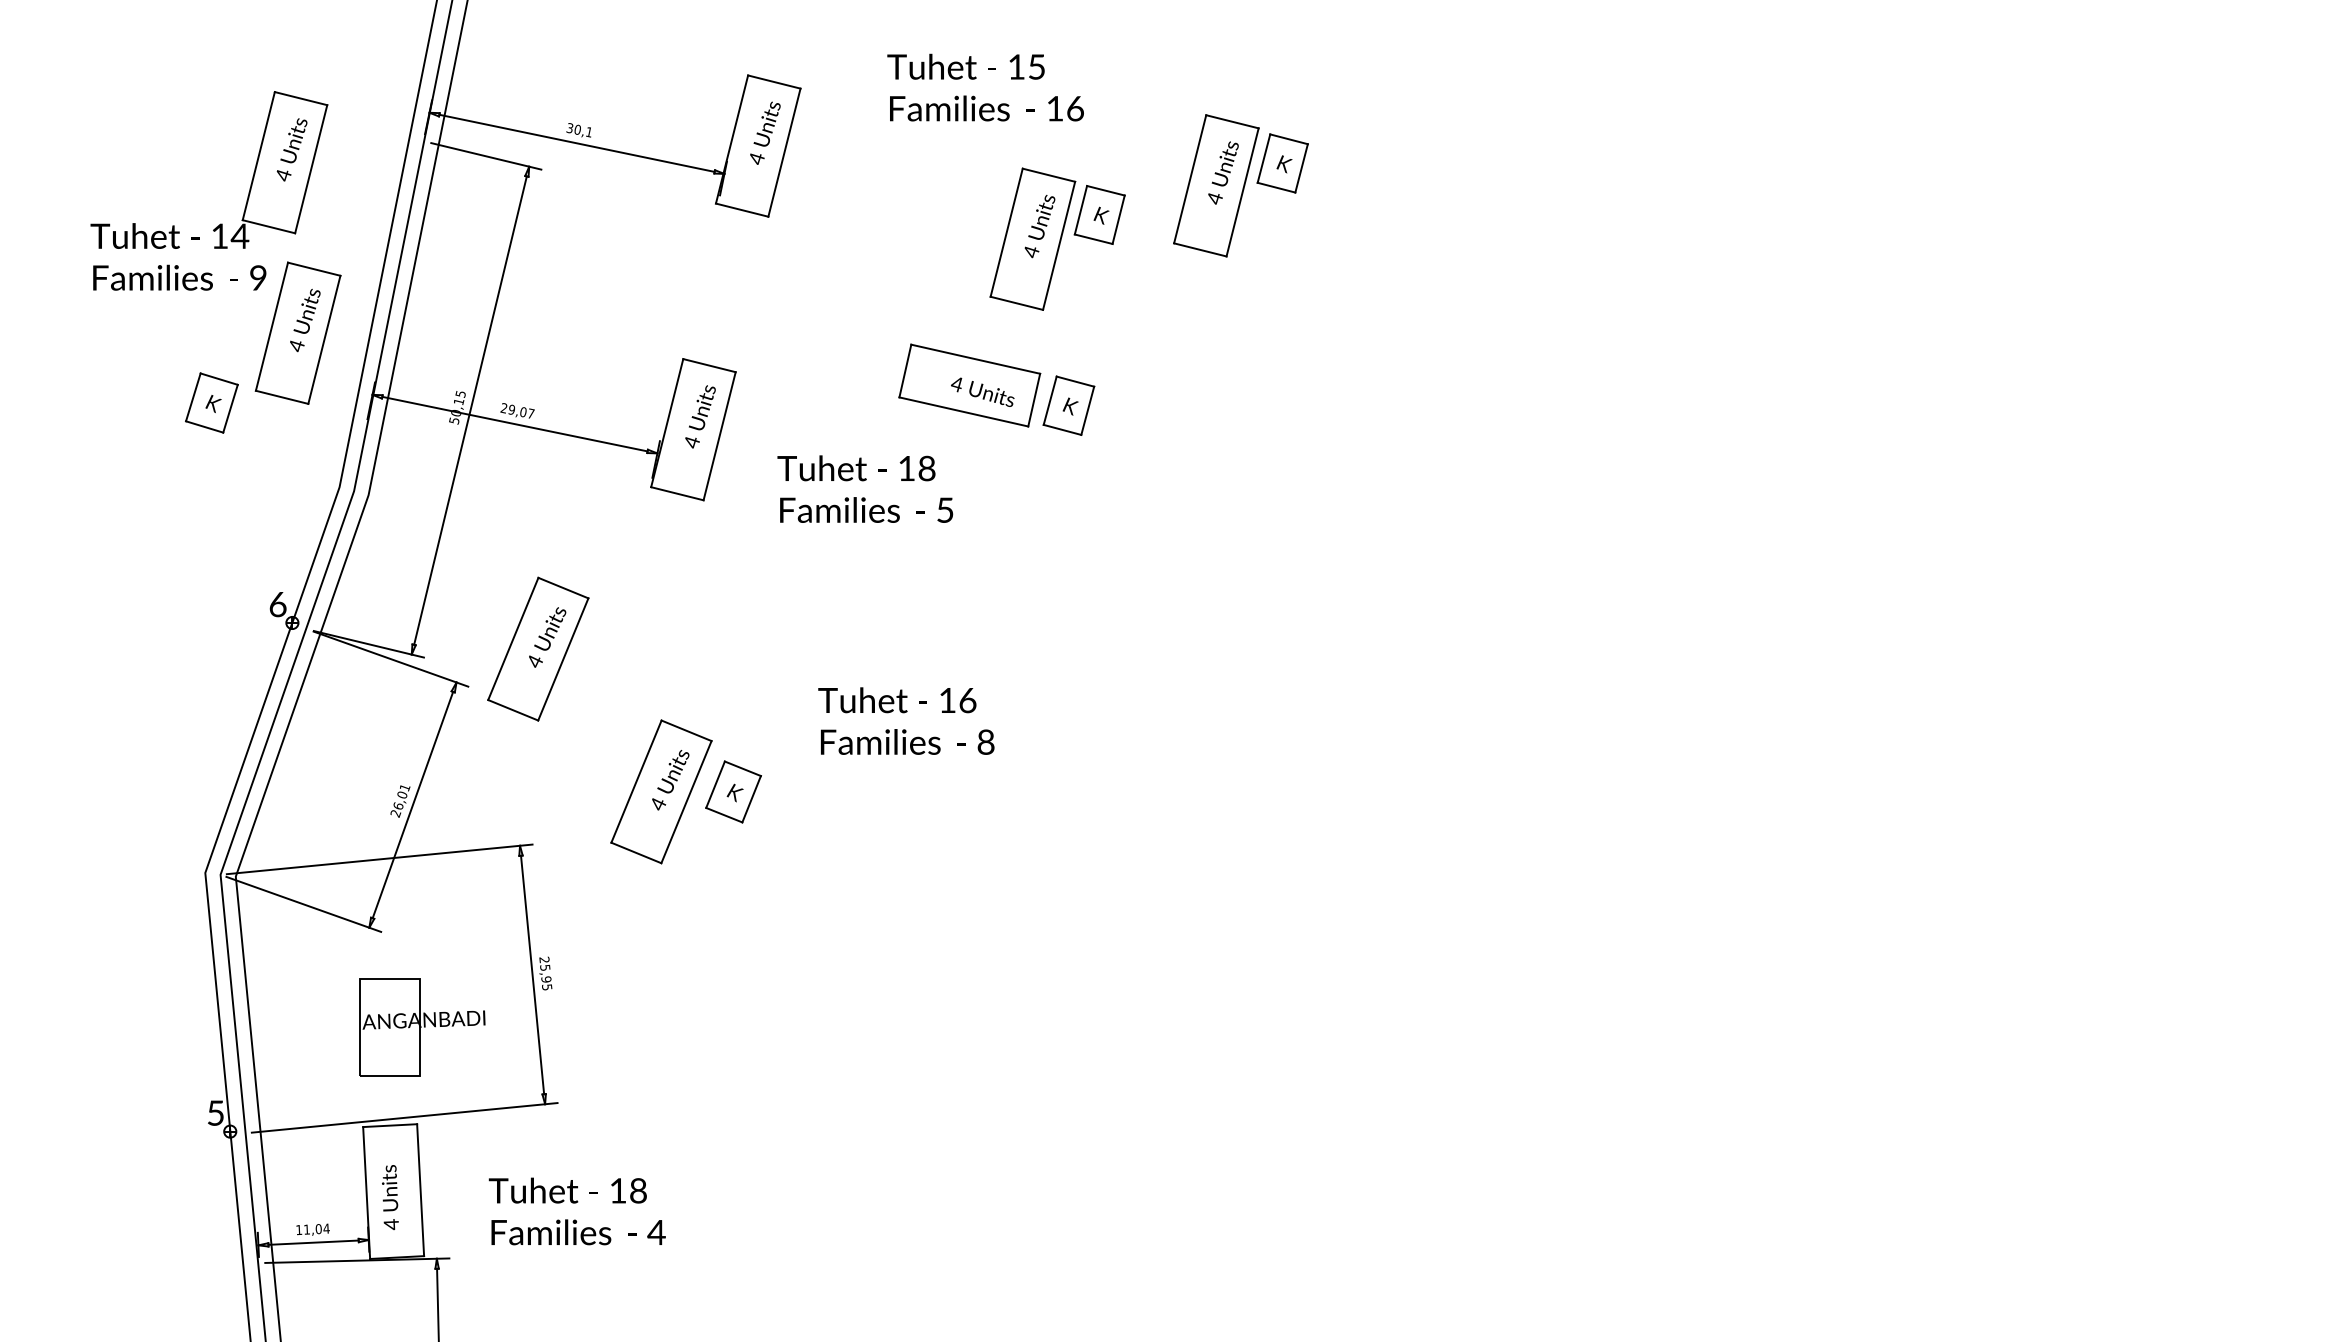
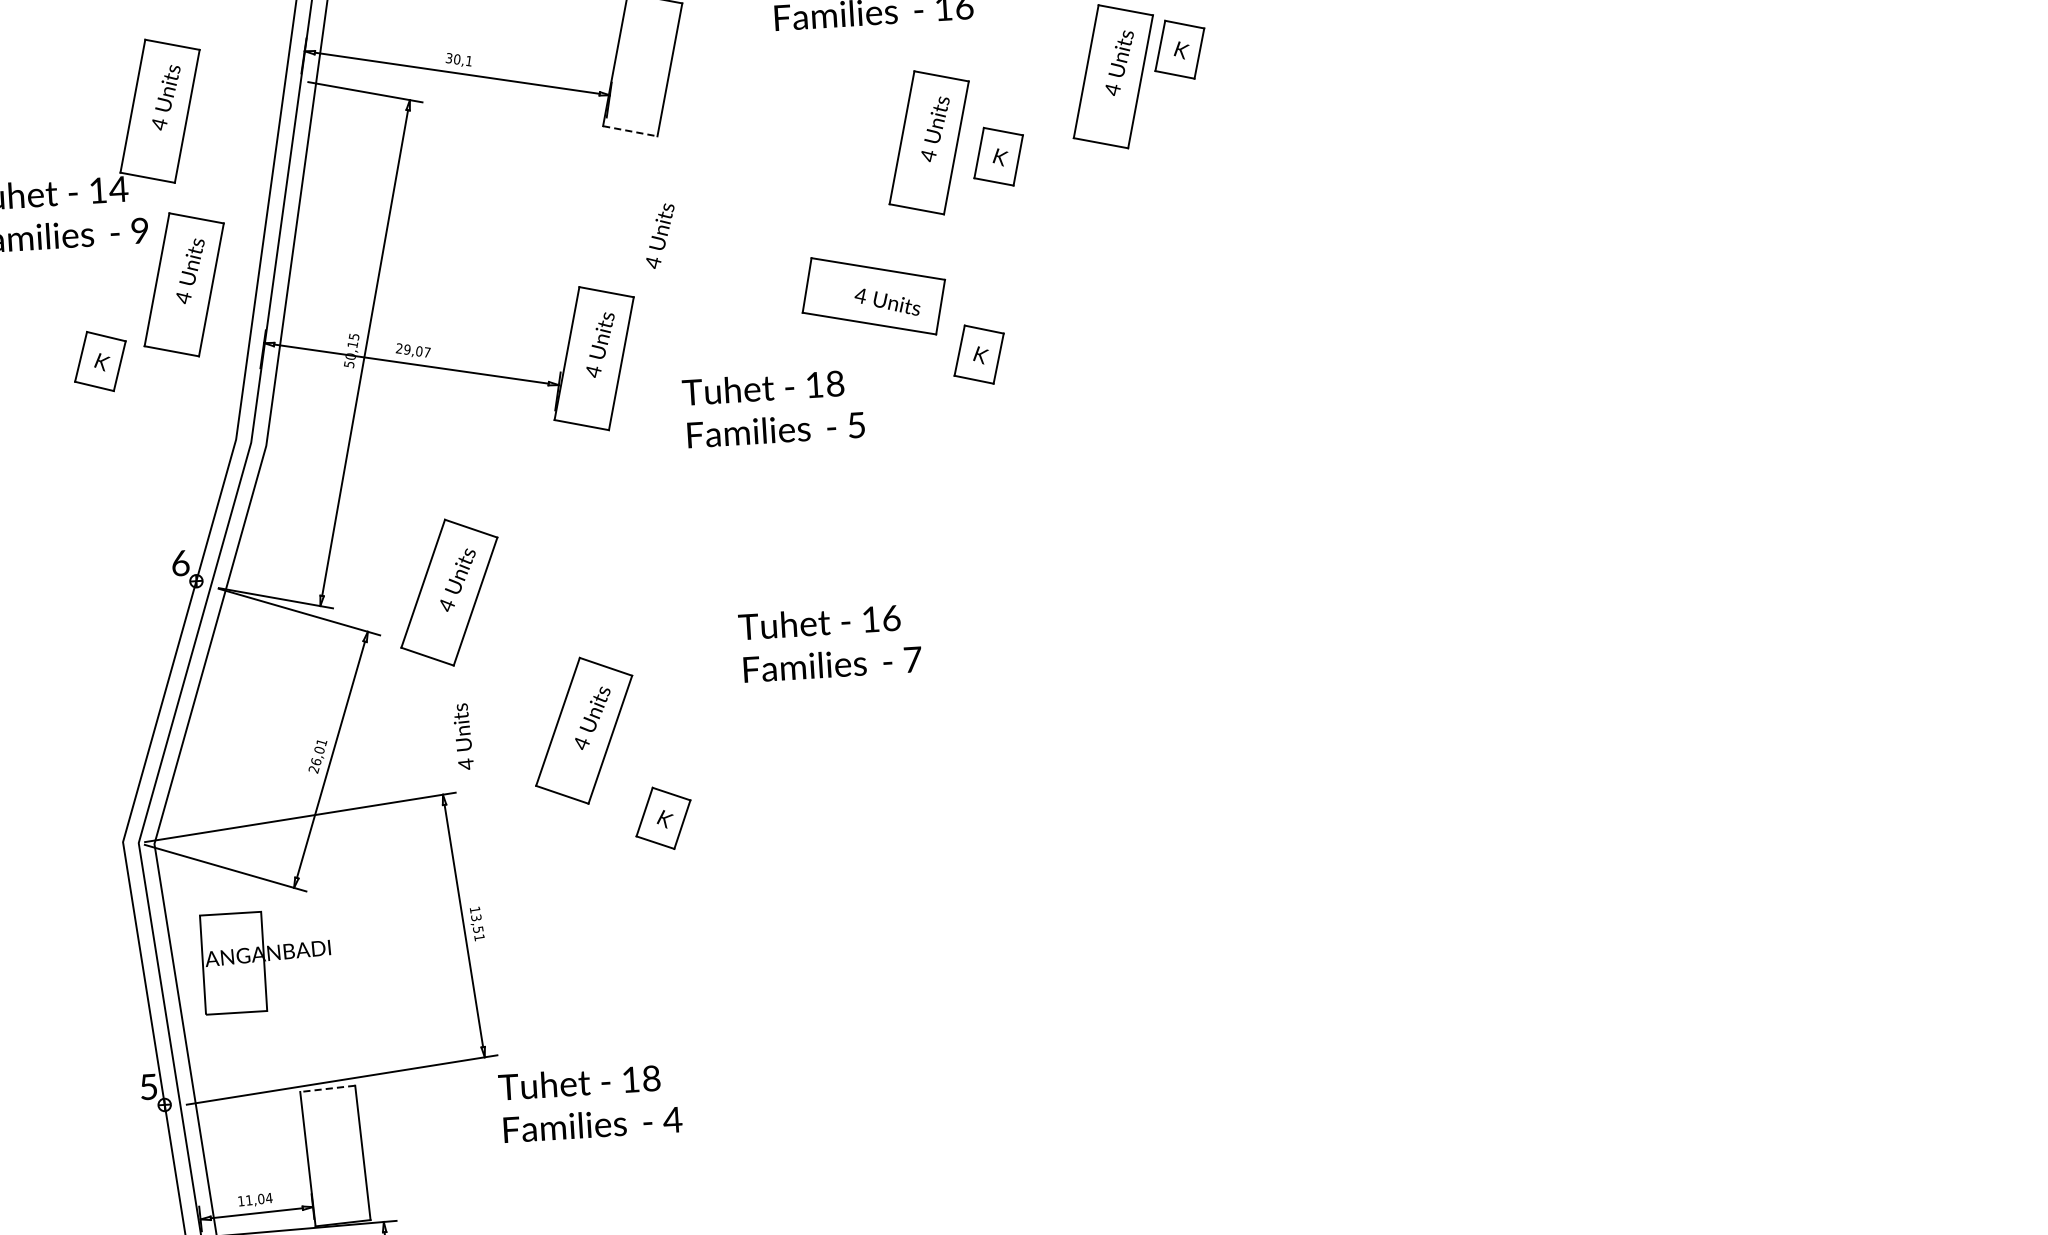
text: (765, 132) -> (660, 235), moved
line: (742, 210) -> (630, 131), solid -> dashed
part: (1099, 214) -> (998, 156), moved
part: (1068, 405) -> (978, 354), moved
text: (985, 741) -> (912, 659), 8 -> 7
part: (733, 791) -> (663, 817), moved
text: (545, 973) -> (476, 923), 25,95 -> 13,51
part: (422, 1027) -> (266, 961), moved
line: (389, 1125) -> (327, 1088), solid -> dashed
text: (390, 1197) -> (463, 736), moved
text: (576, 1211) -> (589, 1103), moved

